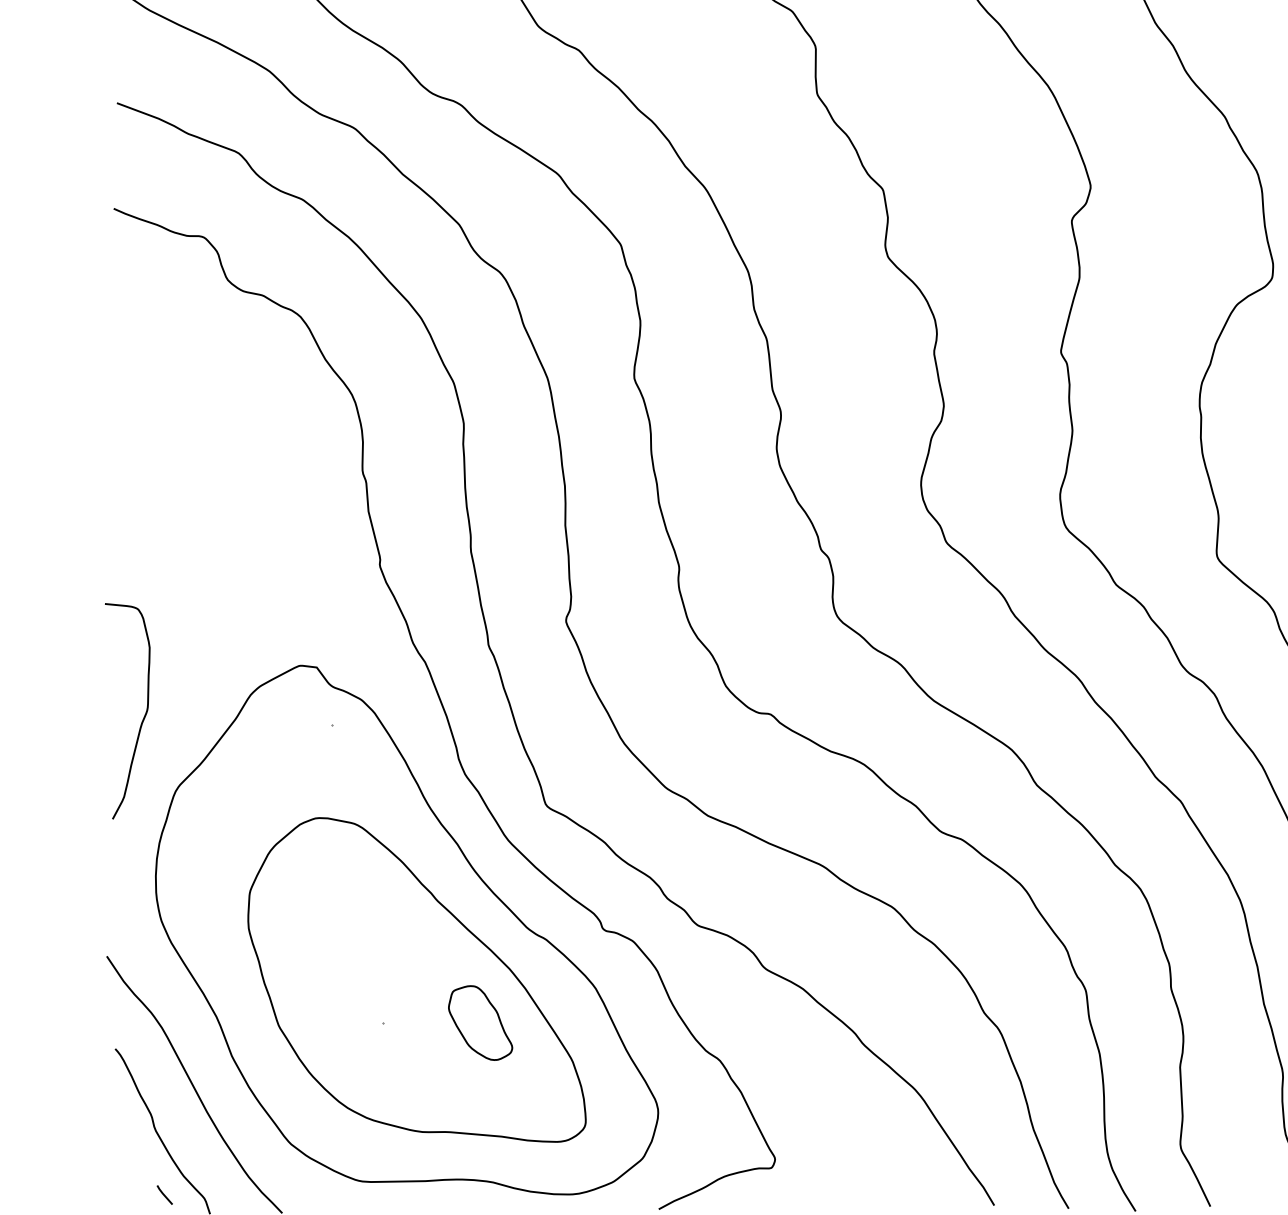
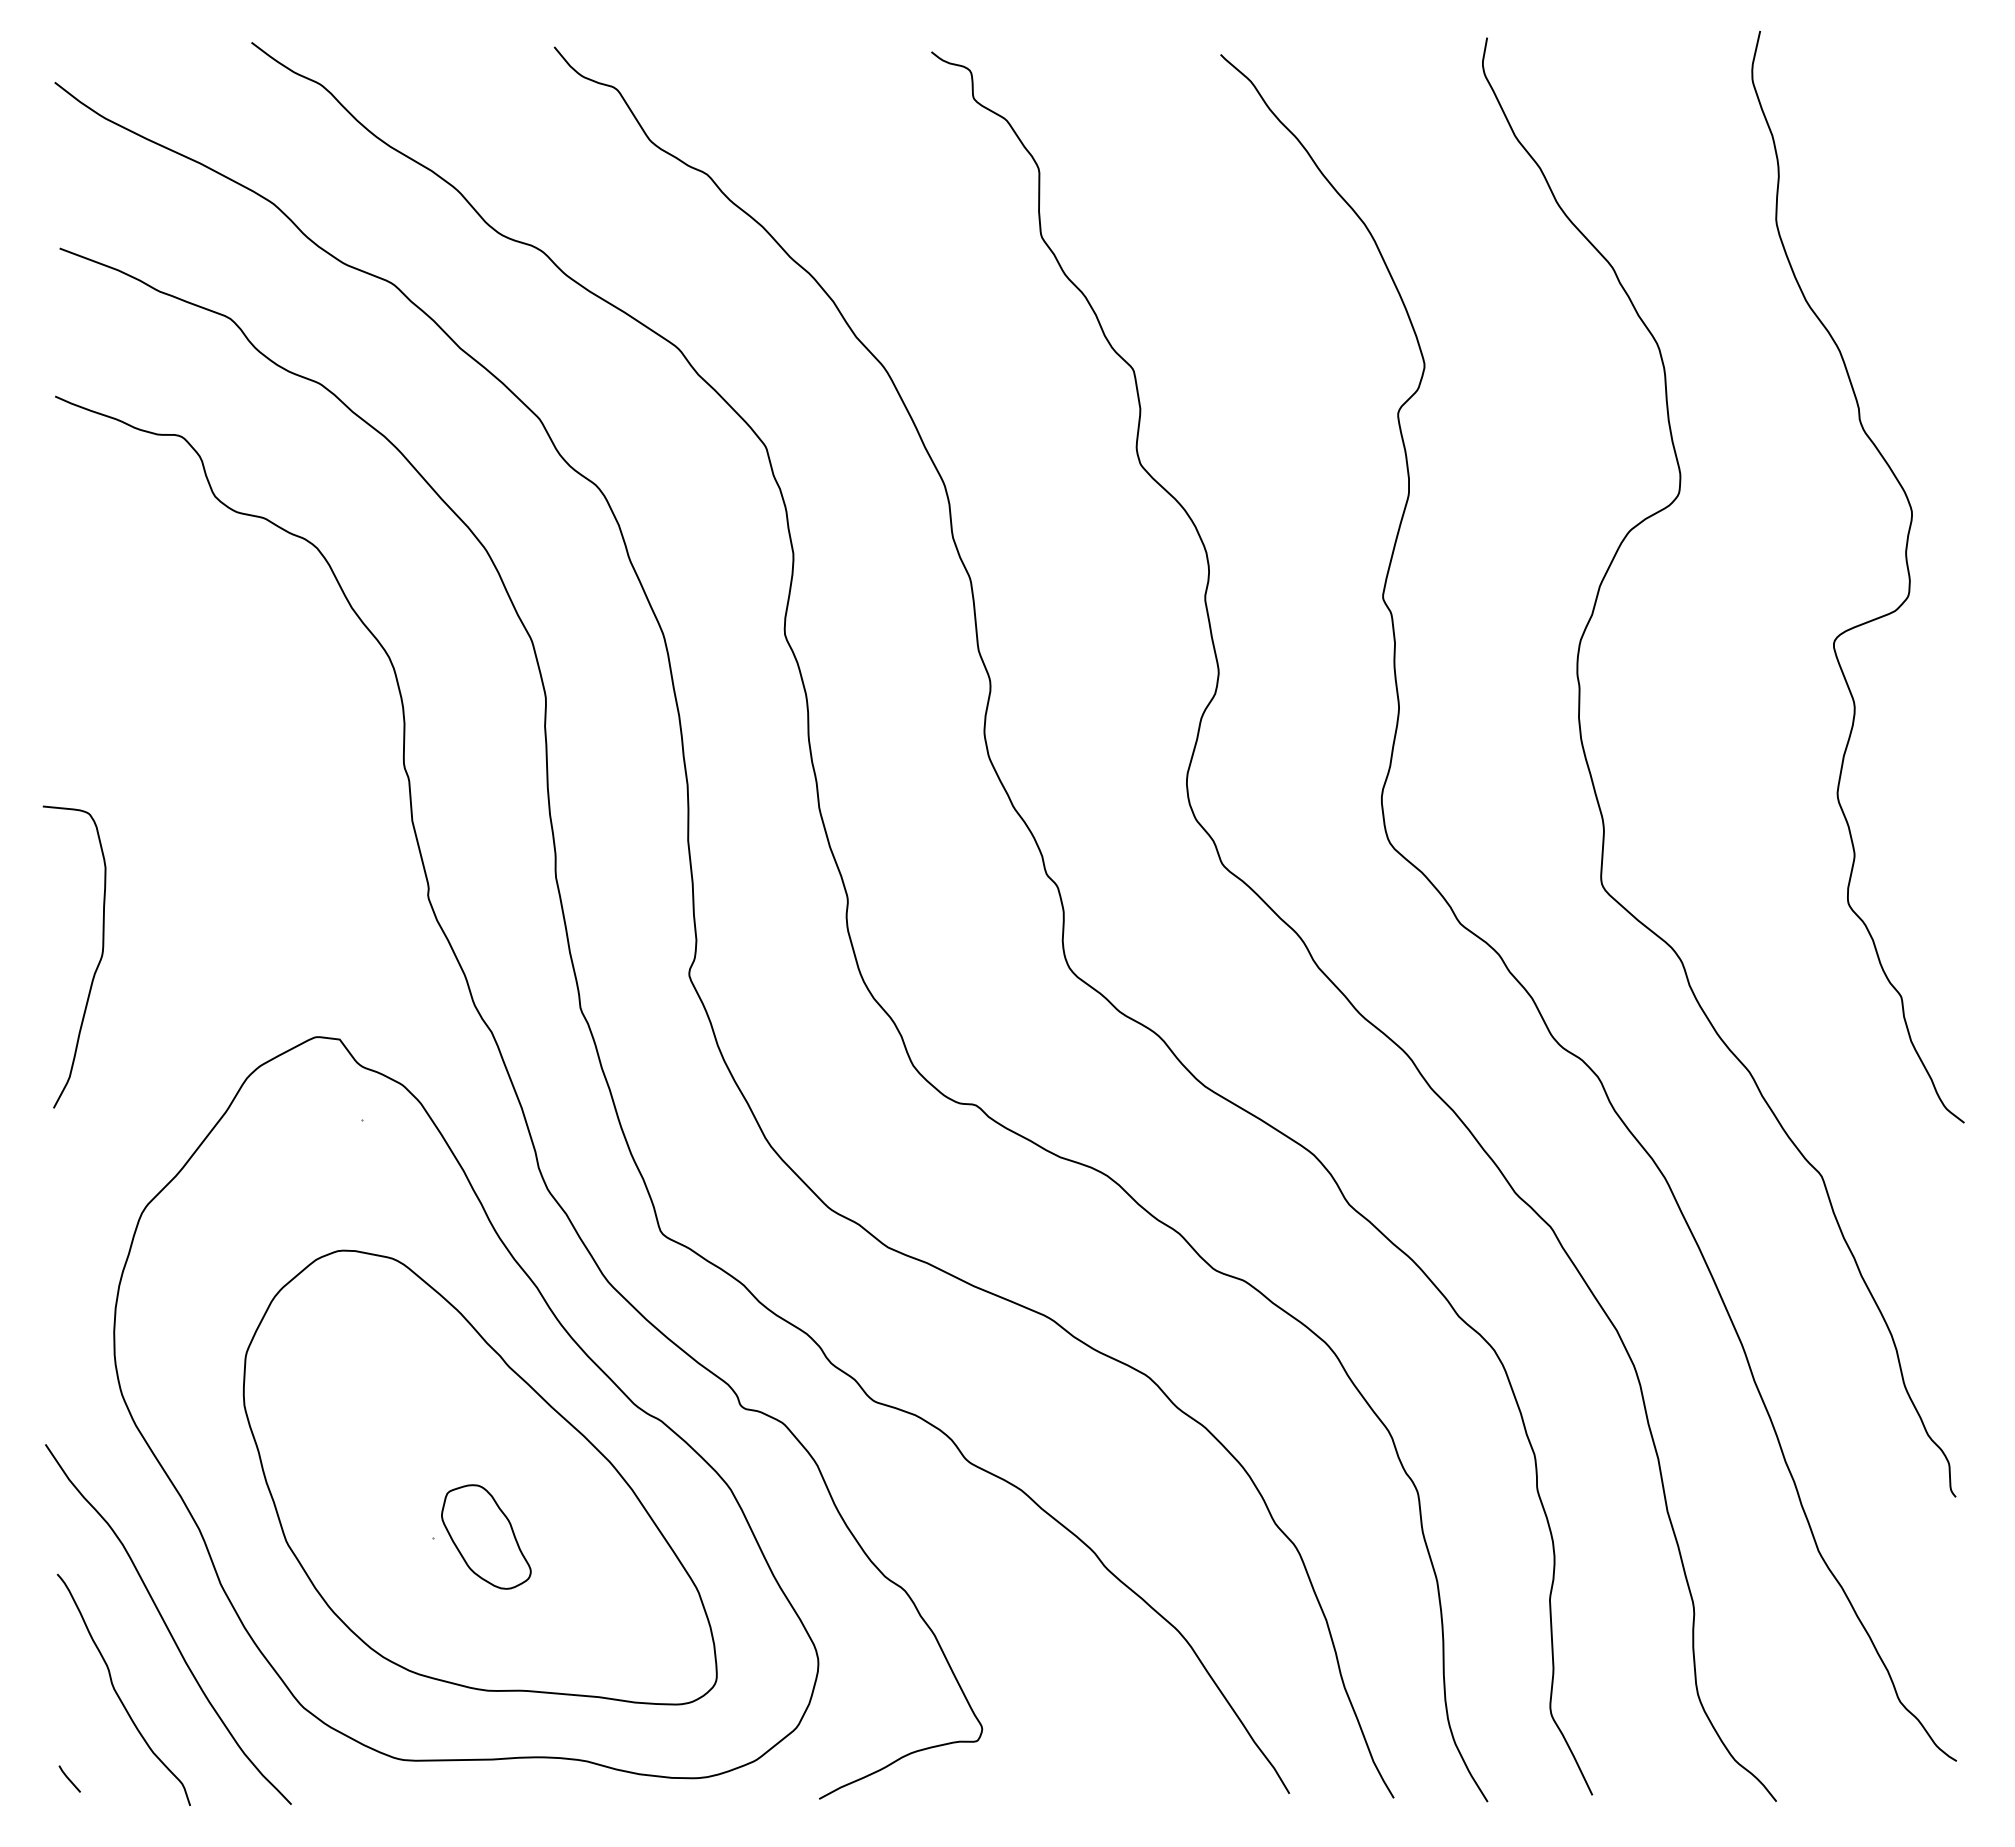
curve: (143, 716) -> (97, 964), moved
part: (480, 1022) -> (486, 1536), moved
line: (164, 1194) -> (69, 1778), moved

